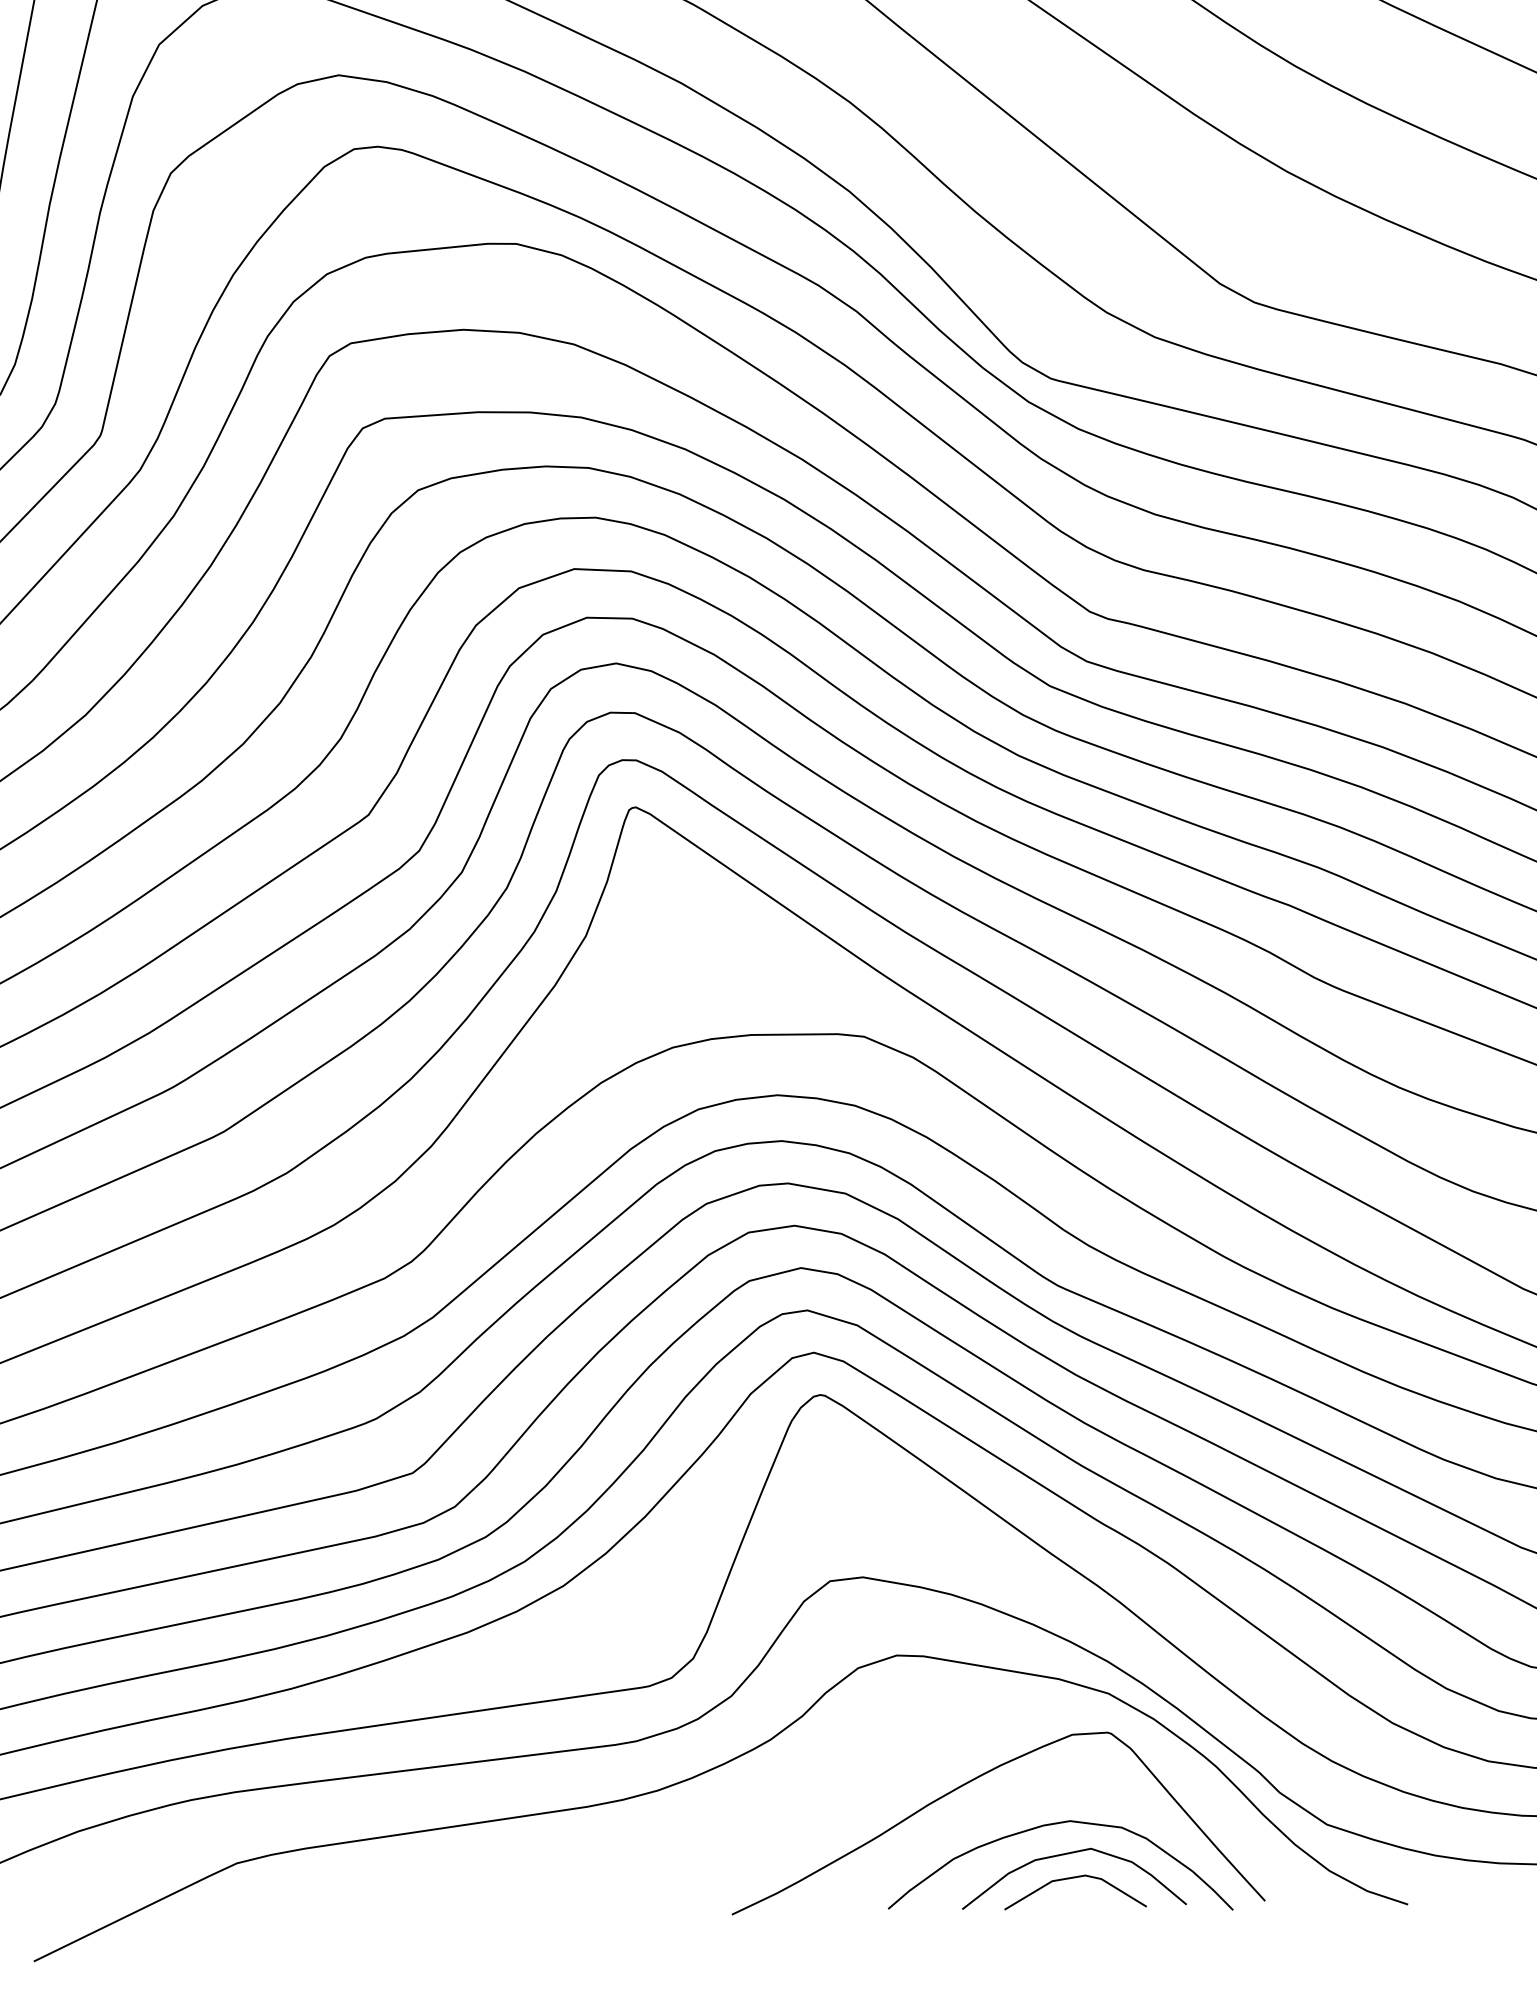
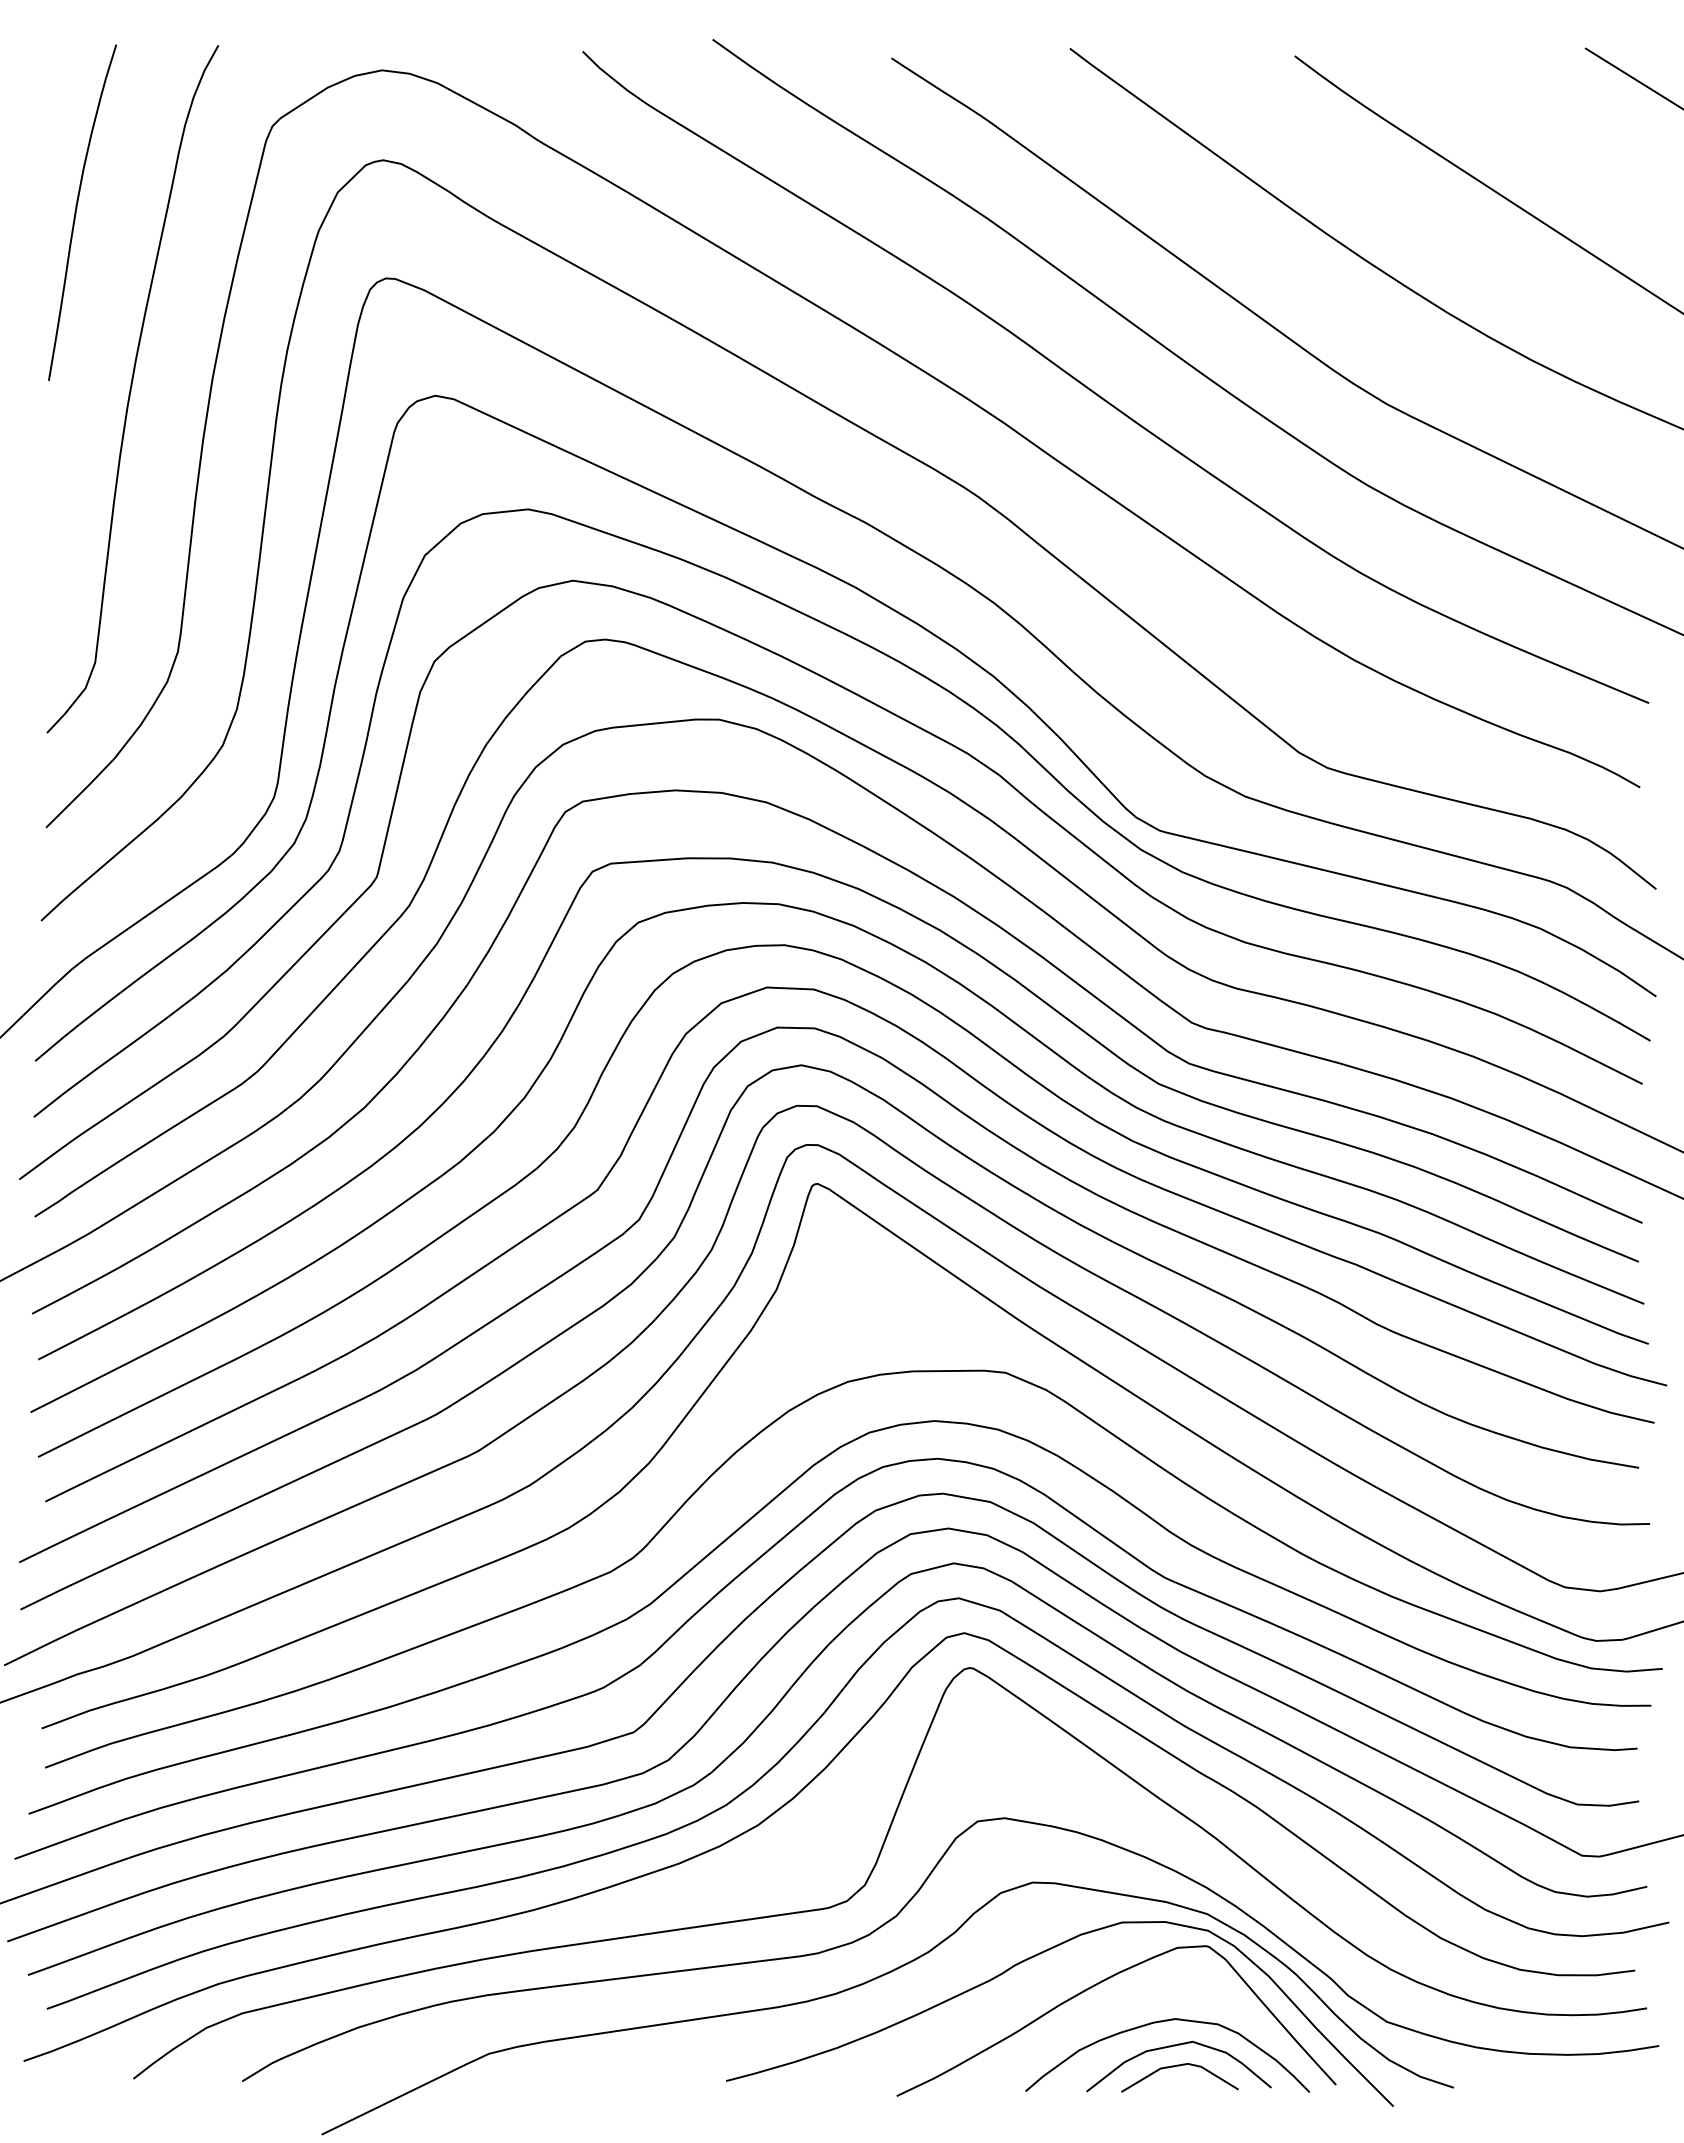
curve: (901, 1745) -> (1036, 1956), added

